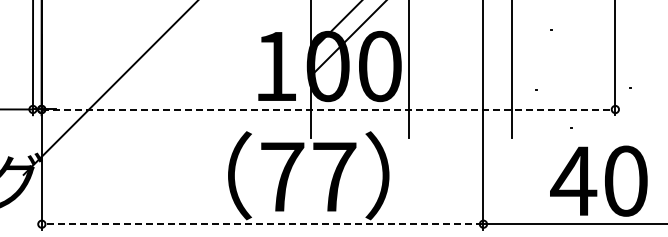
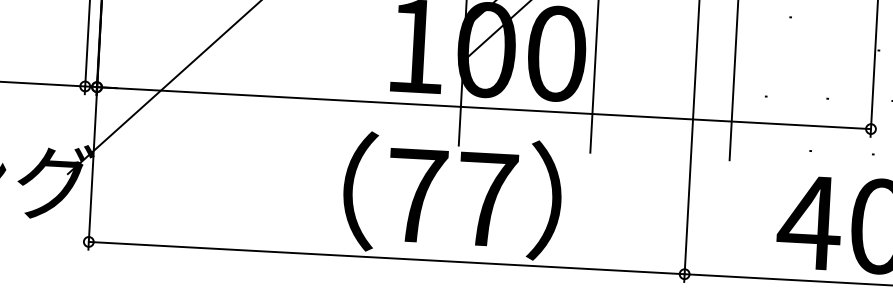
line: (328, 109) -> (483, 108), dashed -> solid
line: (262, 224) -> (386, 258), dashed -> solid

